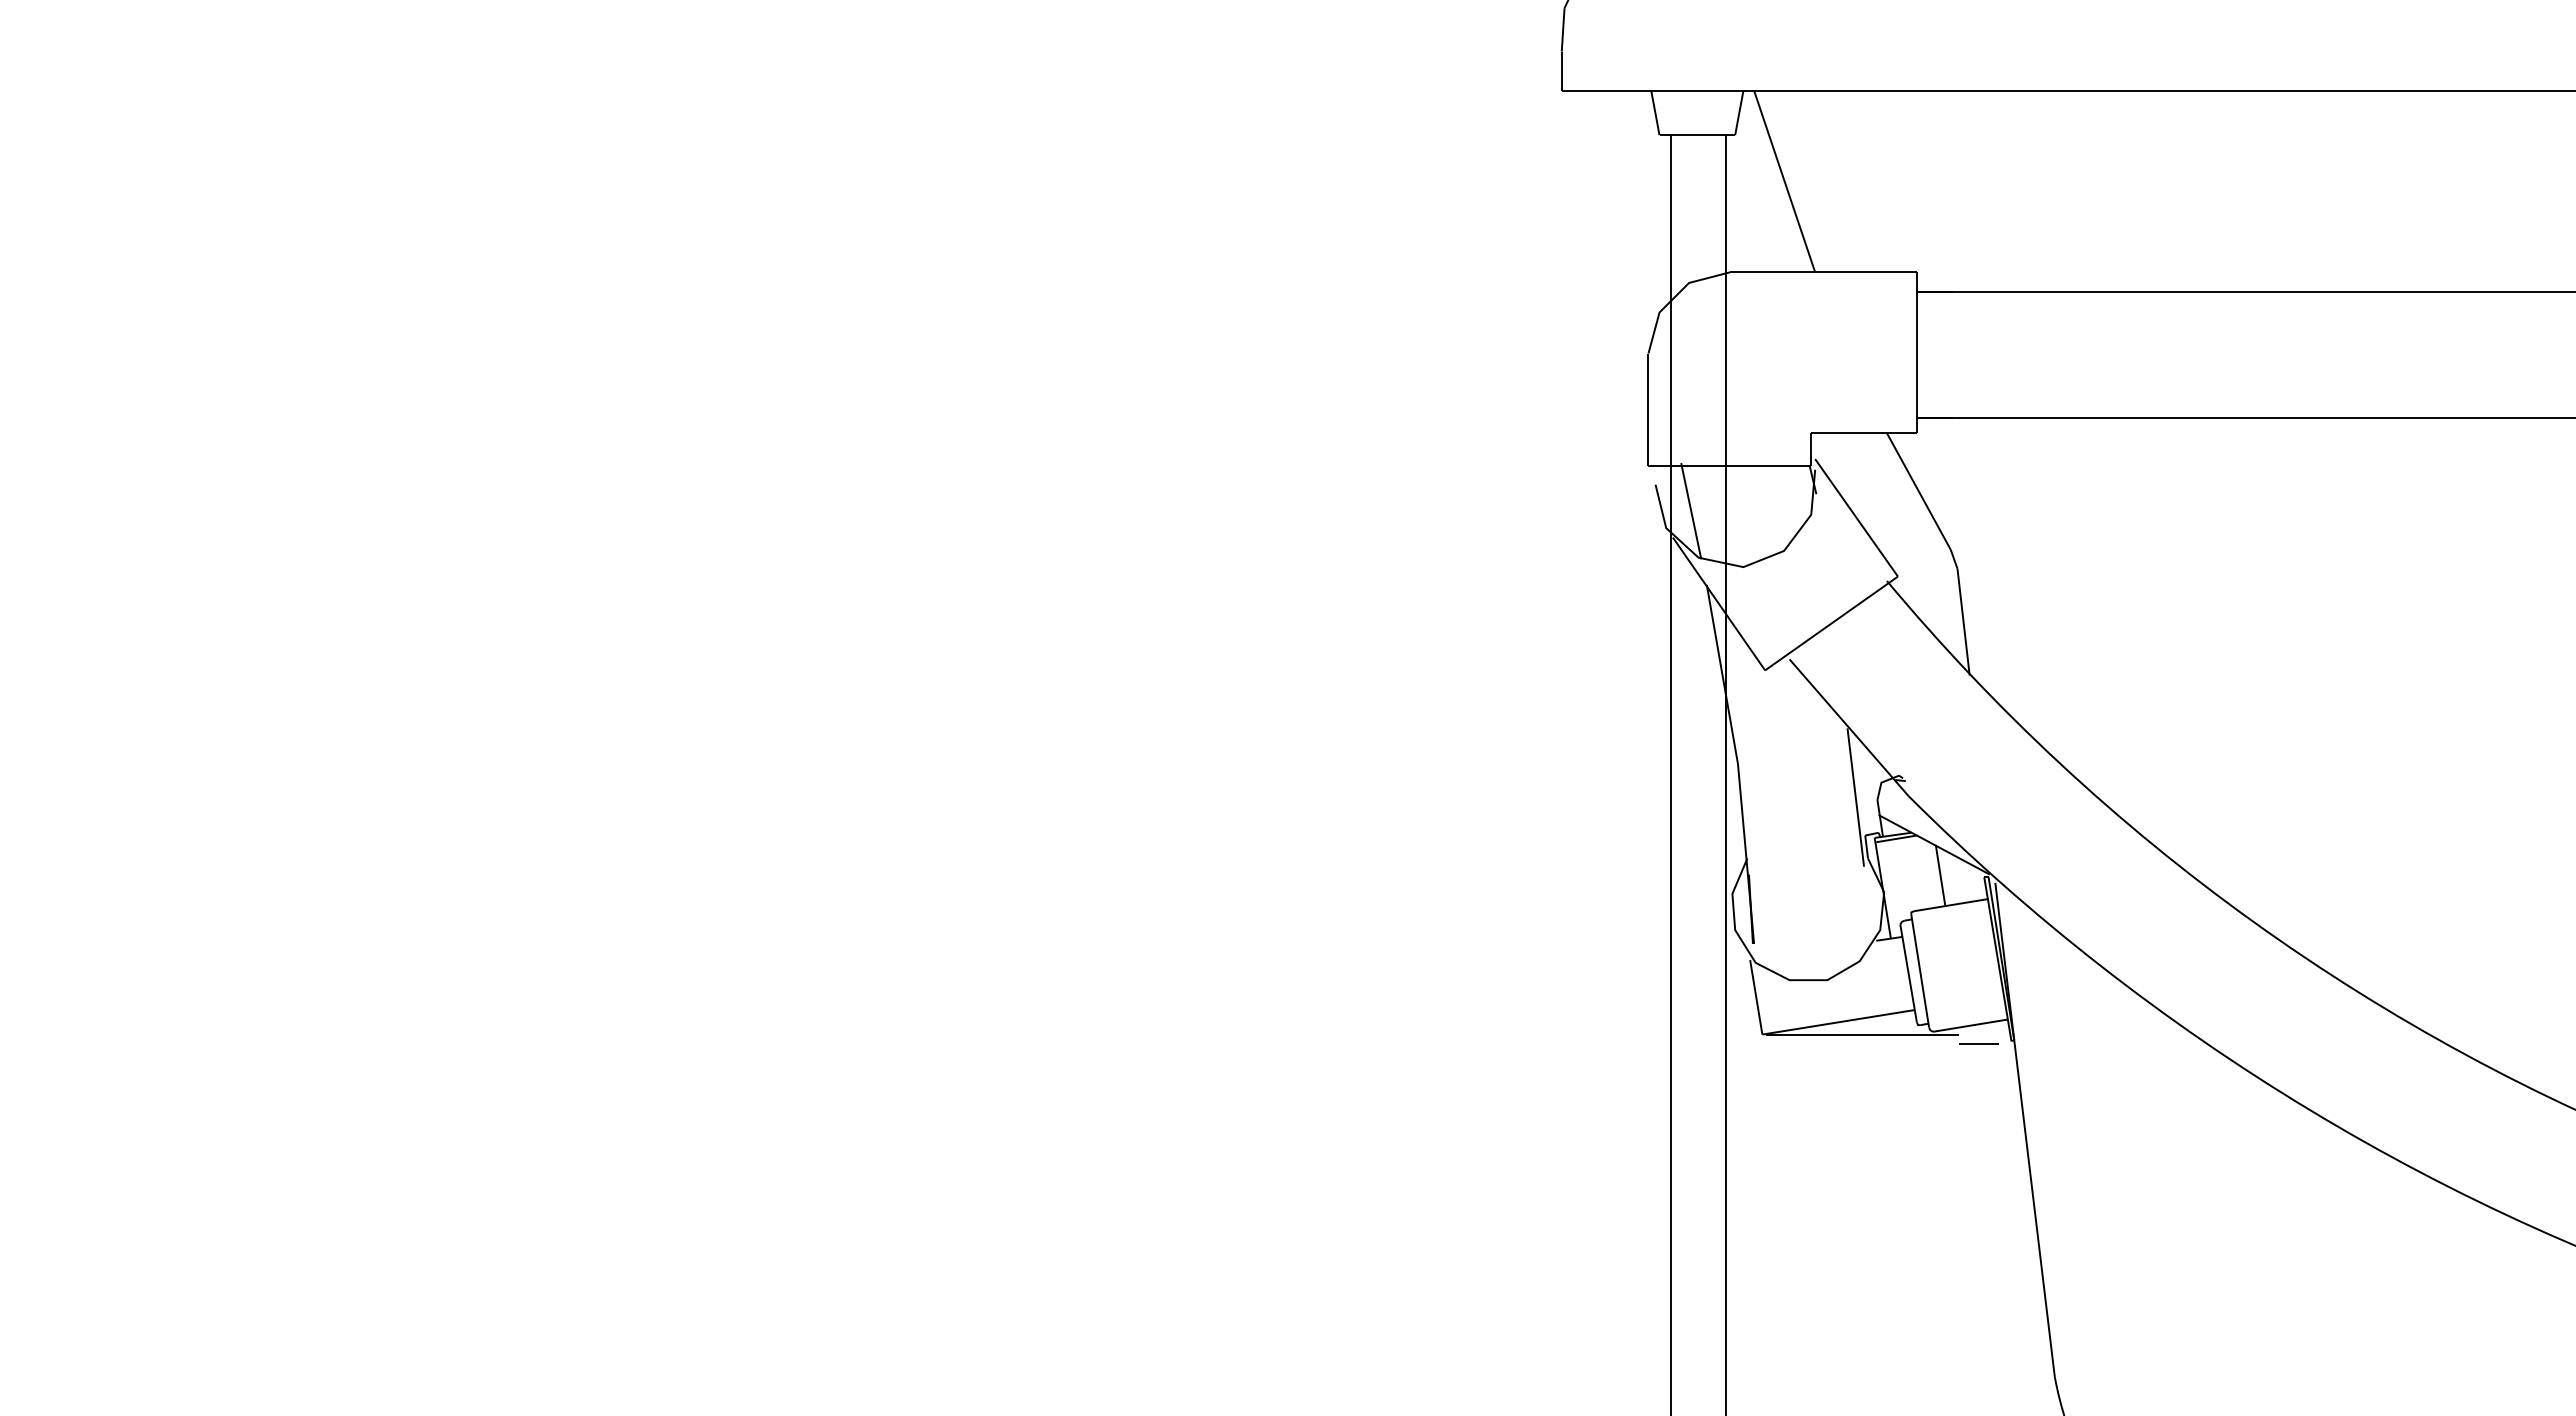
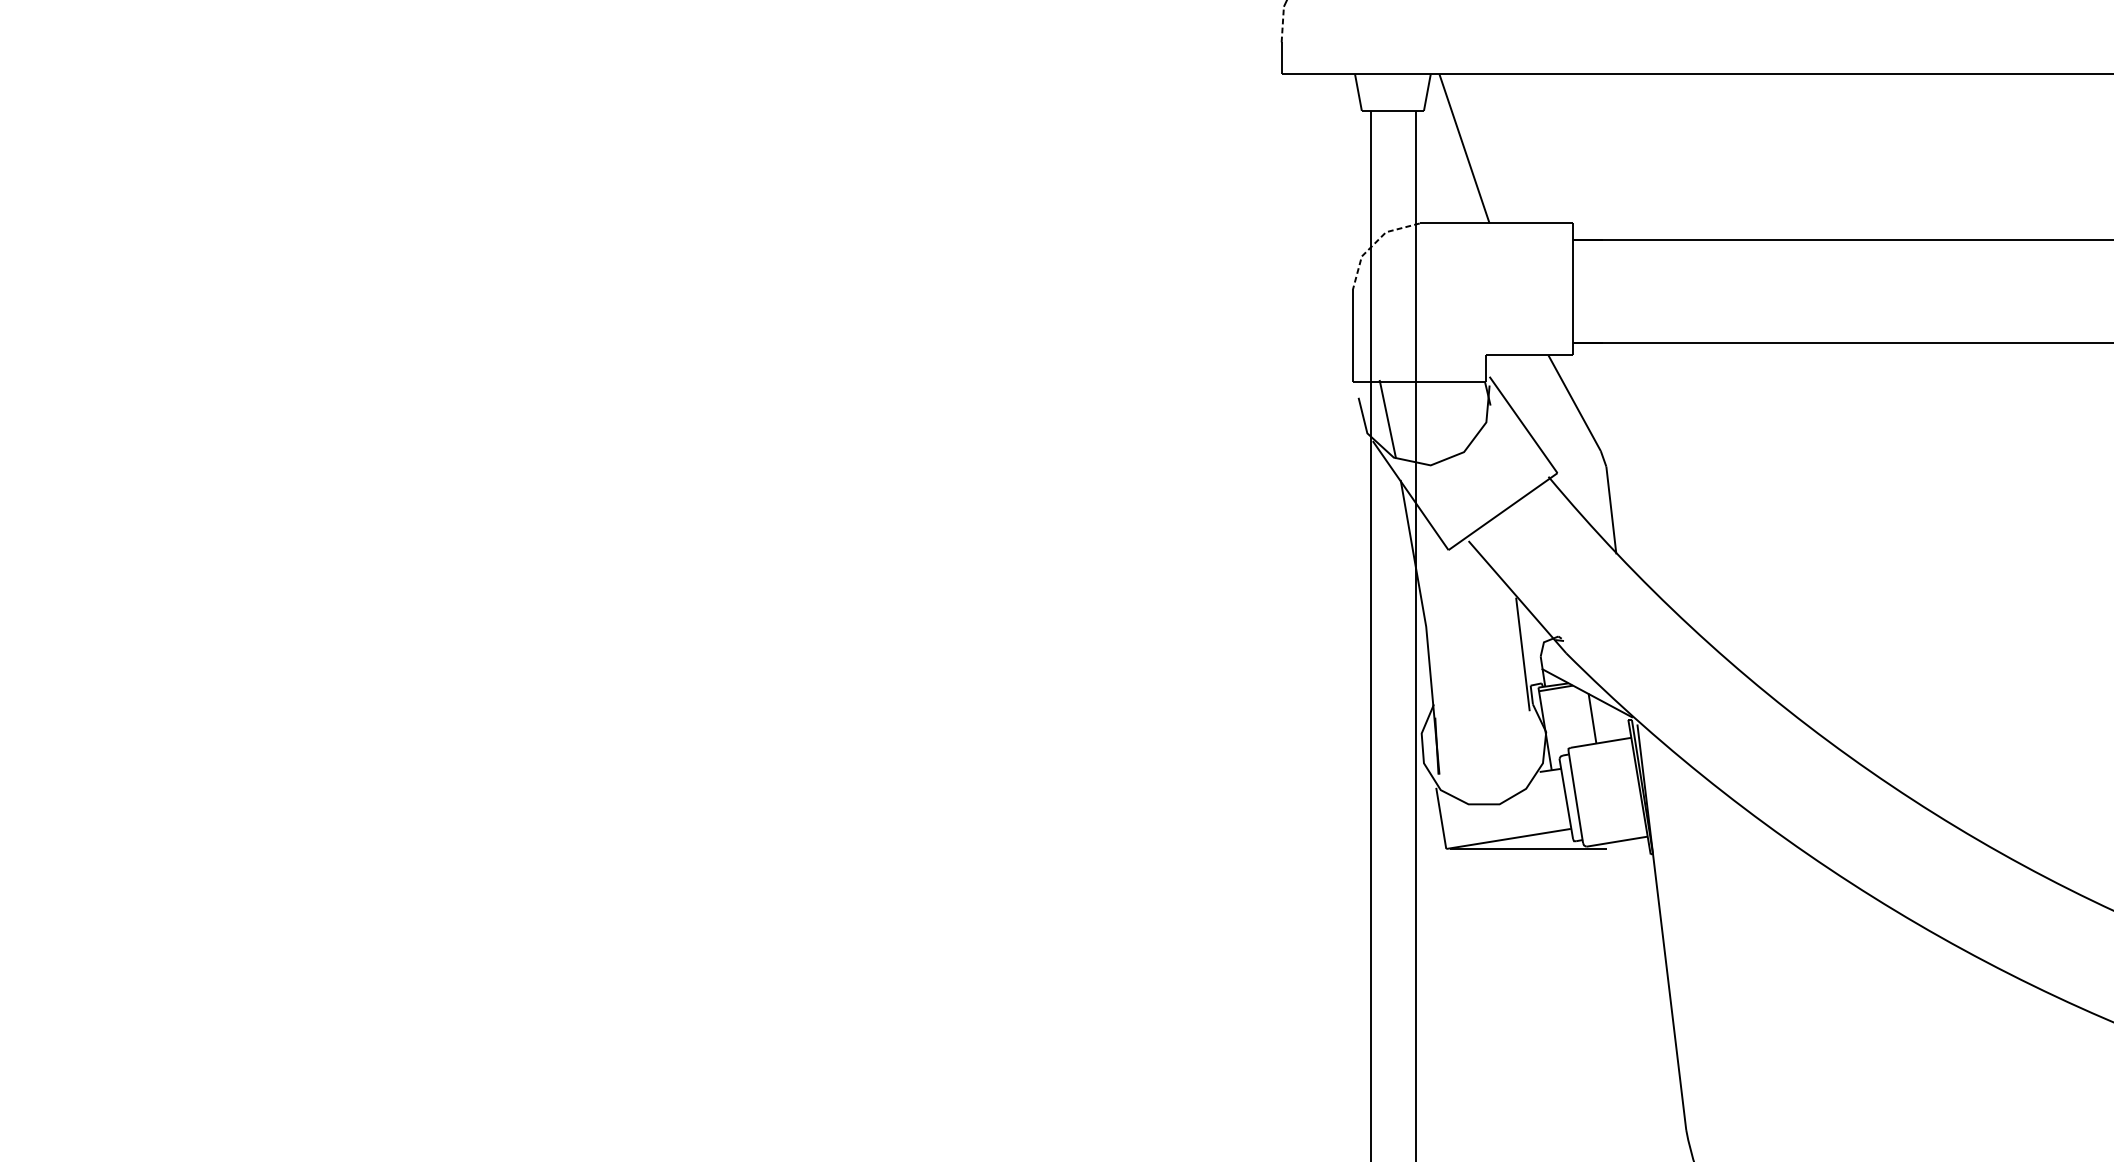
line: (1563, 29) -> (1283, 24), solid -> dashed
line: (1674, 297) -> (1374, 244), solid -> dashed
line: (1978, 1043) -> (1623, 856), removed

